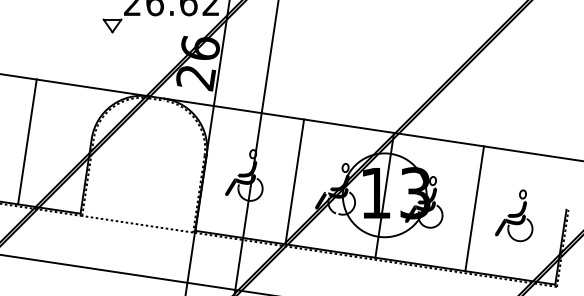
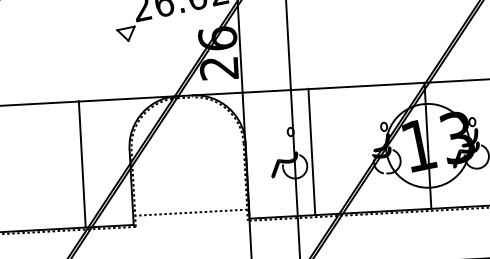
line: (27, 141) -> (82, 163), moved
fill: (247, 168) -> (288, 147), removed
line: (294, 181) -> (311, 151), moved
fill: (321, 200) -> (367, 163), removed
line: (137, 224) -> (191, 212), moved

